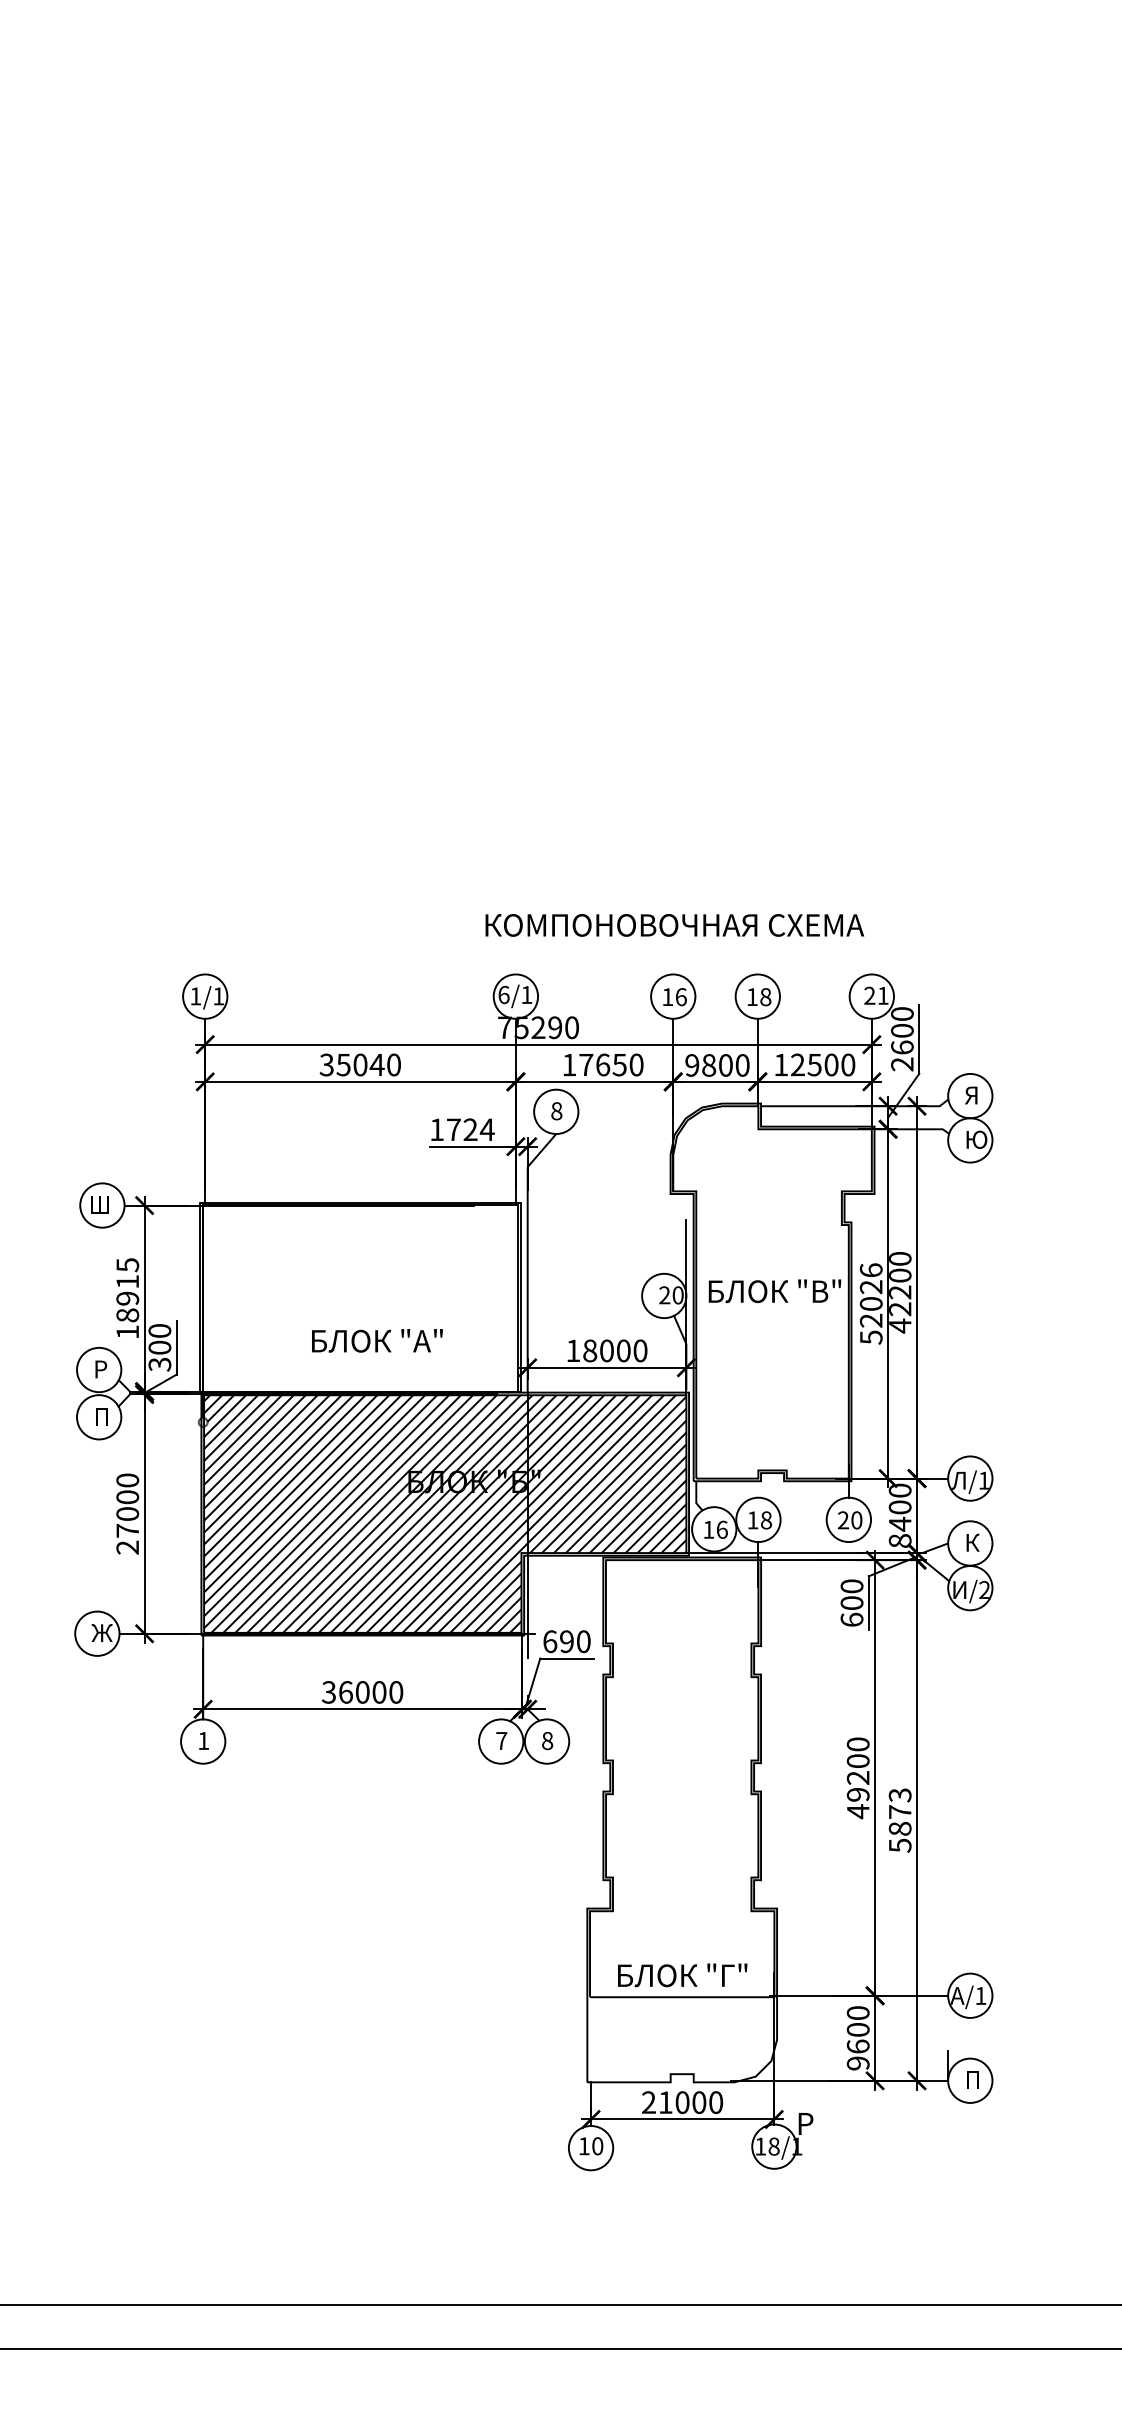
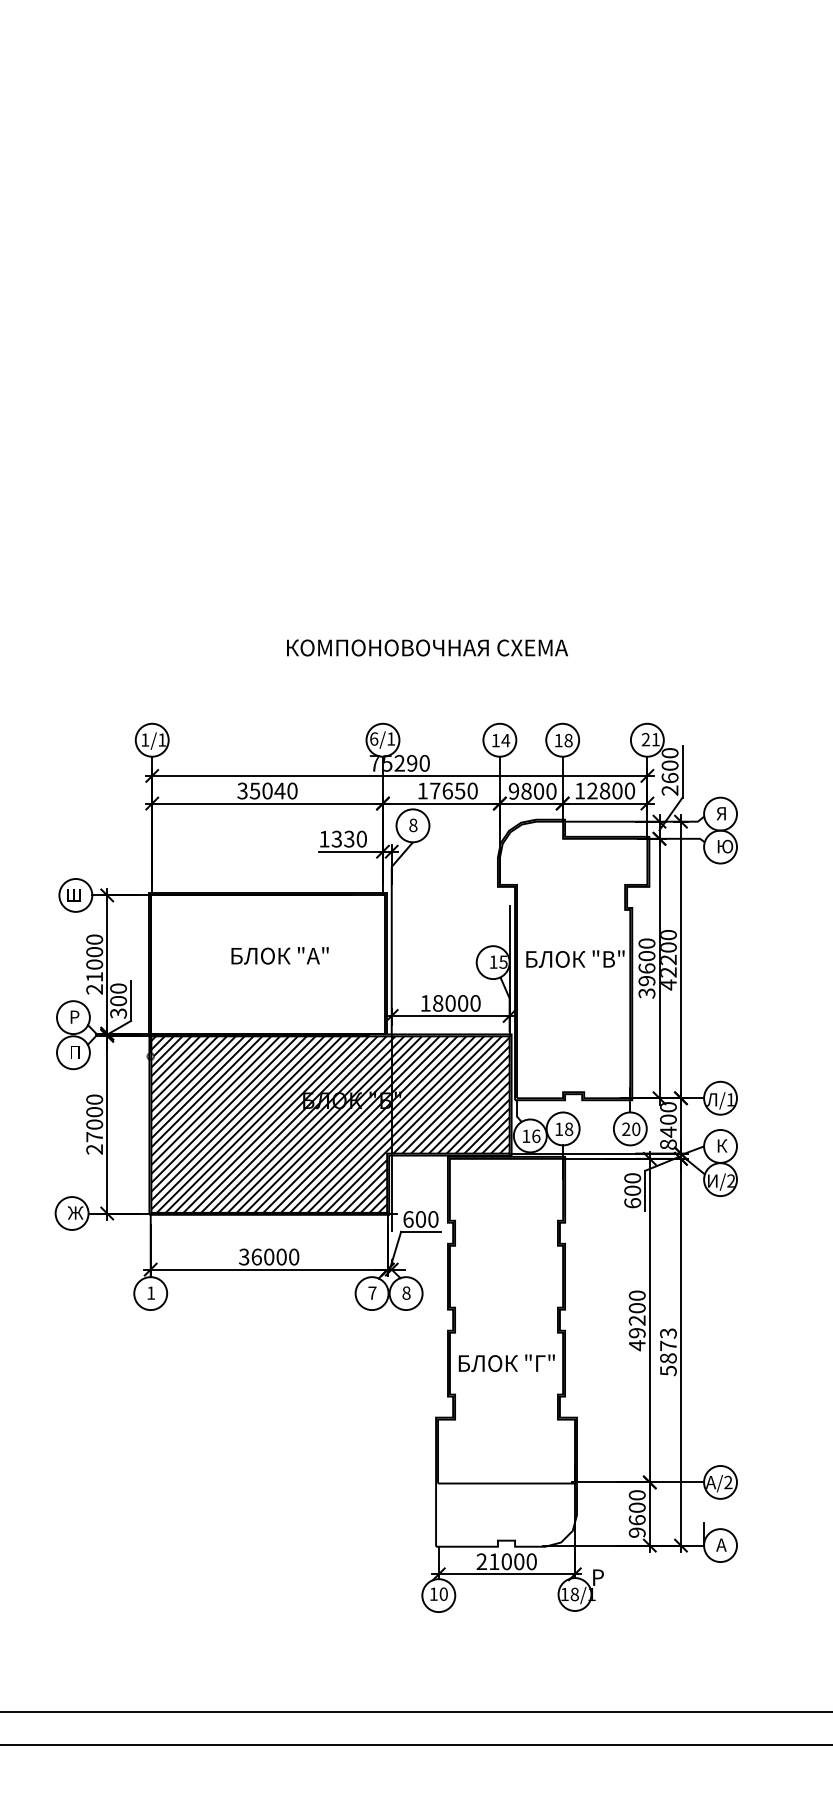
text: (674, 925) -> (427, 648), moved
text: (681, 997) -> (506, 740), 16 -> 14
text: (814, 1064) -> (604, 790), 12500 -> 12800
text: (470, 1129) -> (349, 838), 1724 -> 1330
text: (671, 1295) -> (498, 962), 20 -> 15
text: (127, 1298) -> (94, 964), 18915 -> 21000
text: (870, 1303) -> (646, 968), 52026 -> 39600
text: (377, 1340) -> (280, 955), moved
text: (566, 1641) -> (420, 1219), 690 -> 600
text: (682, 1975) -> (506, 1363), moved
text: (980, 1995) -> (728, 1482), /1 -> /2
text: (971, 2079) -> (721, 1544), П -> А

